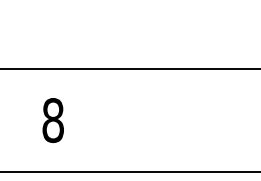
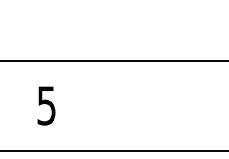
text: (52, 120) -> (46, 105), 8 -> 5

